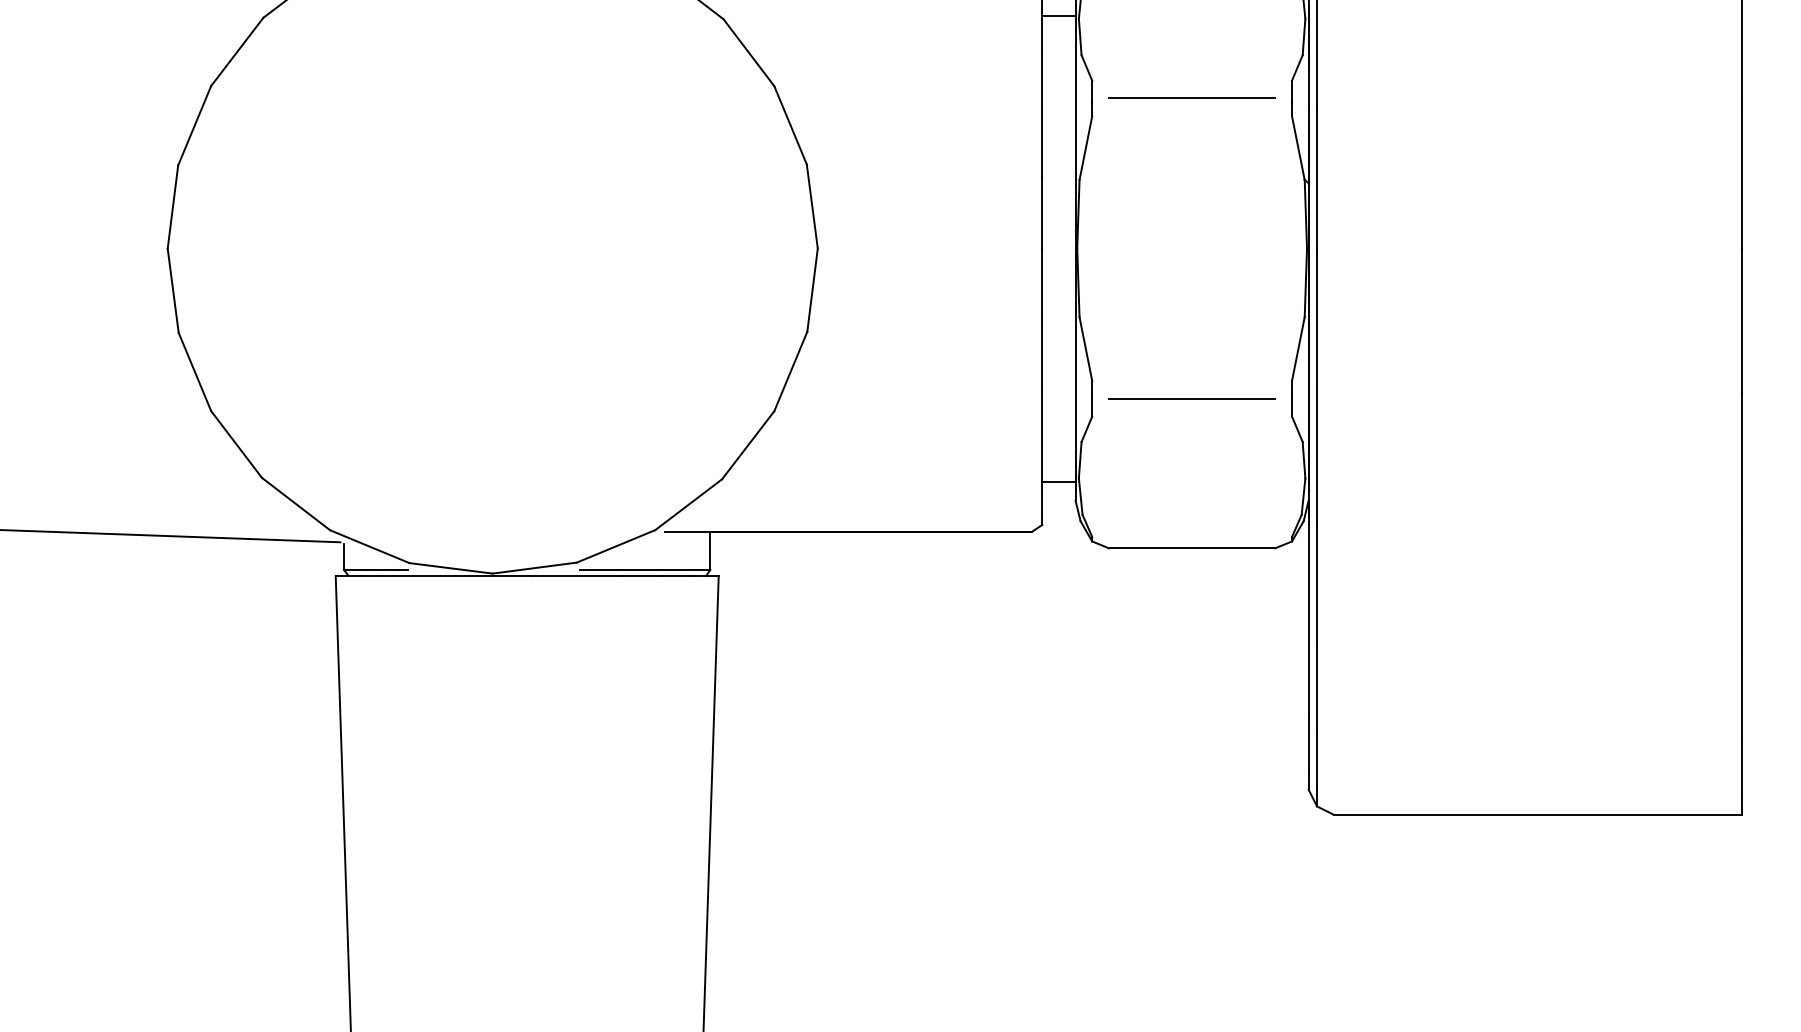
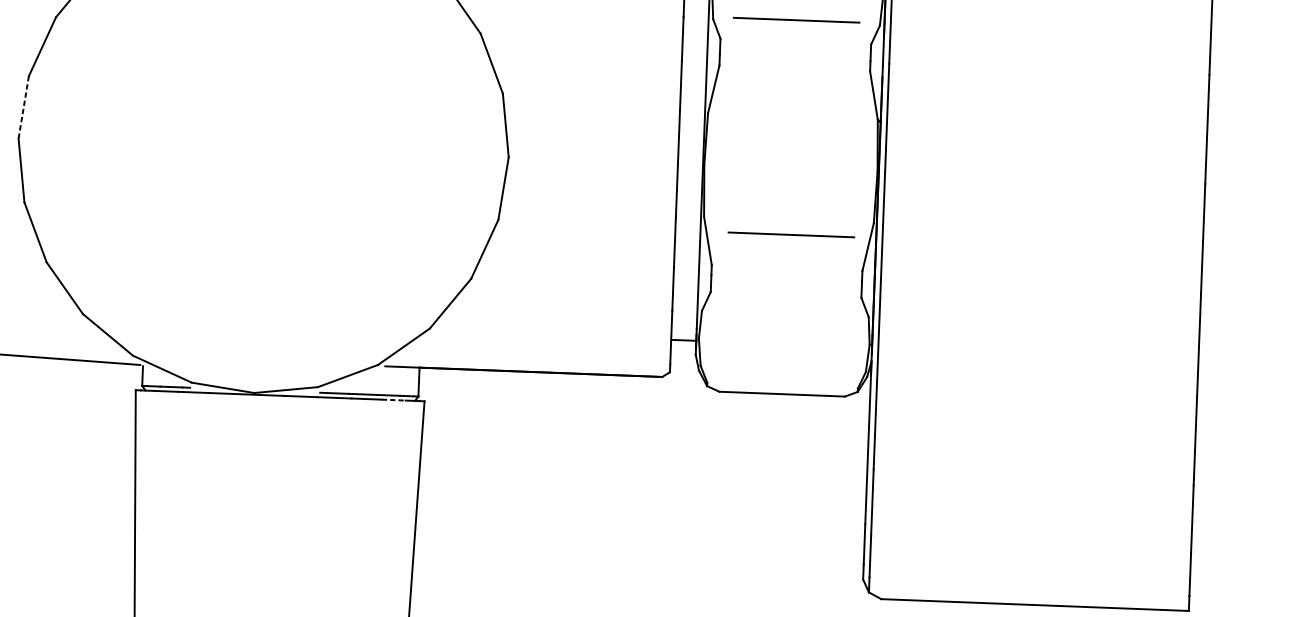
line: (1191, 97) -> (796, 19), moved
line: (172, 207) -> (23, 107), solid -> dashed
line: (1191, 398) -> (790, 234), moved
line: (677, 575) -> (393, 399), solid -> dashed

